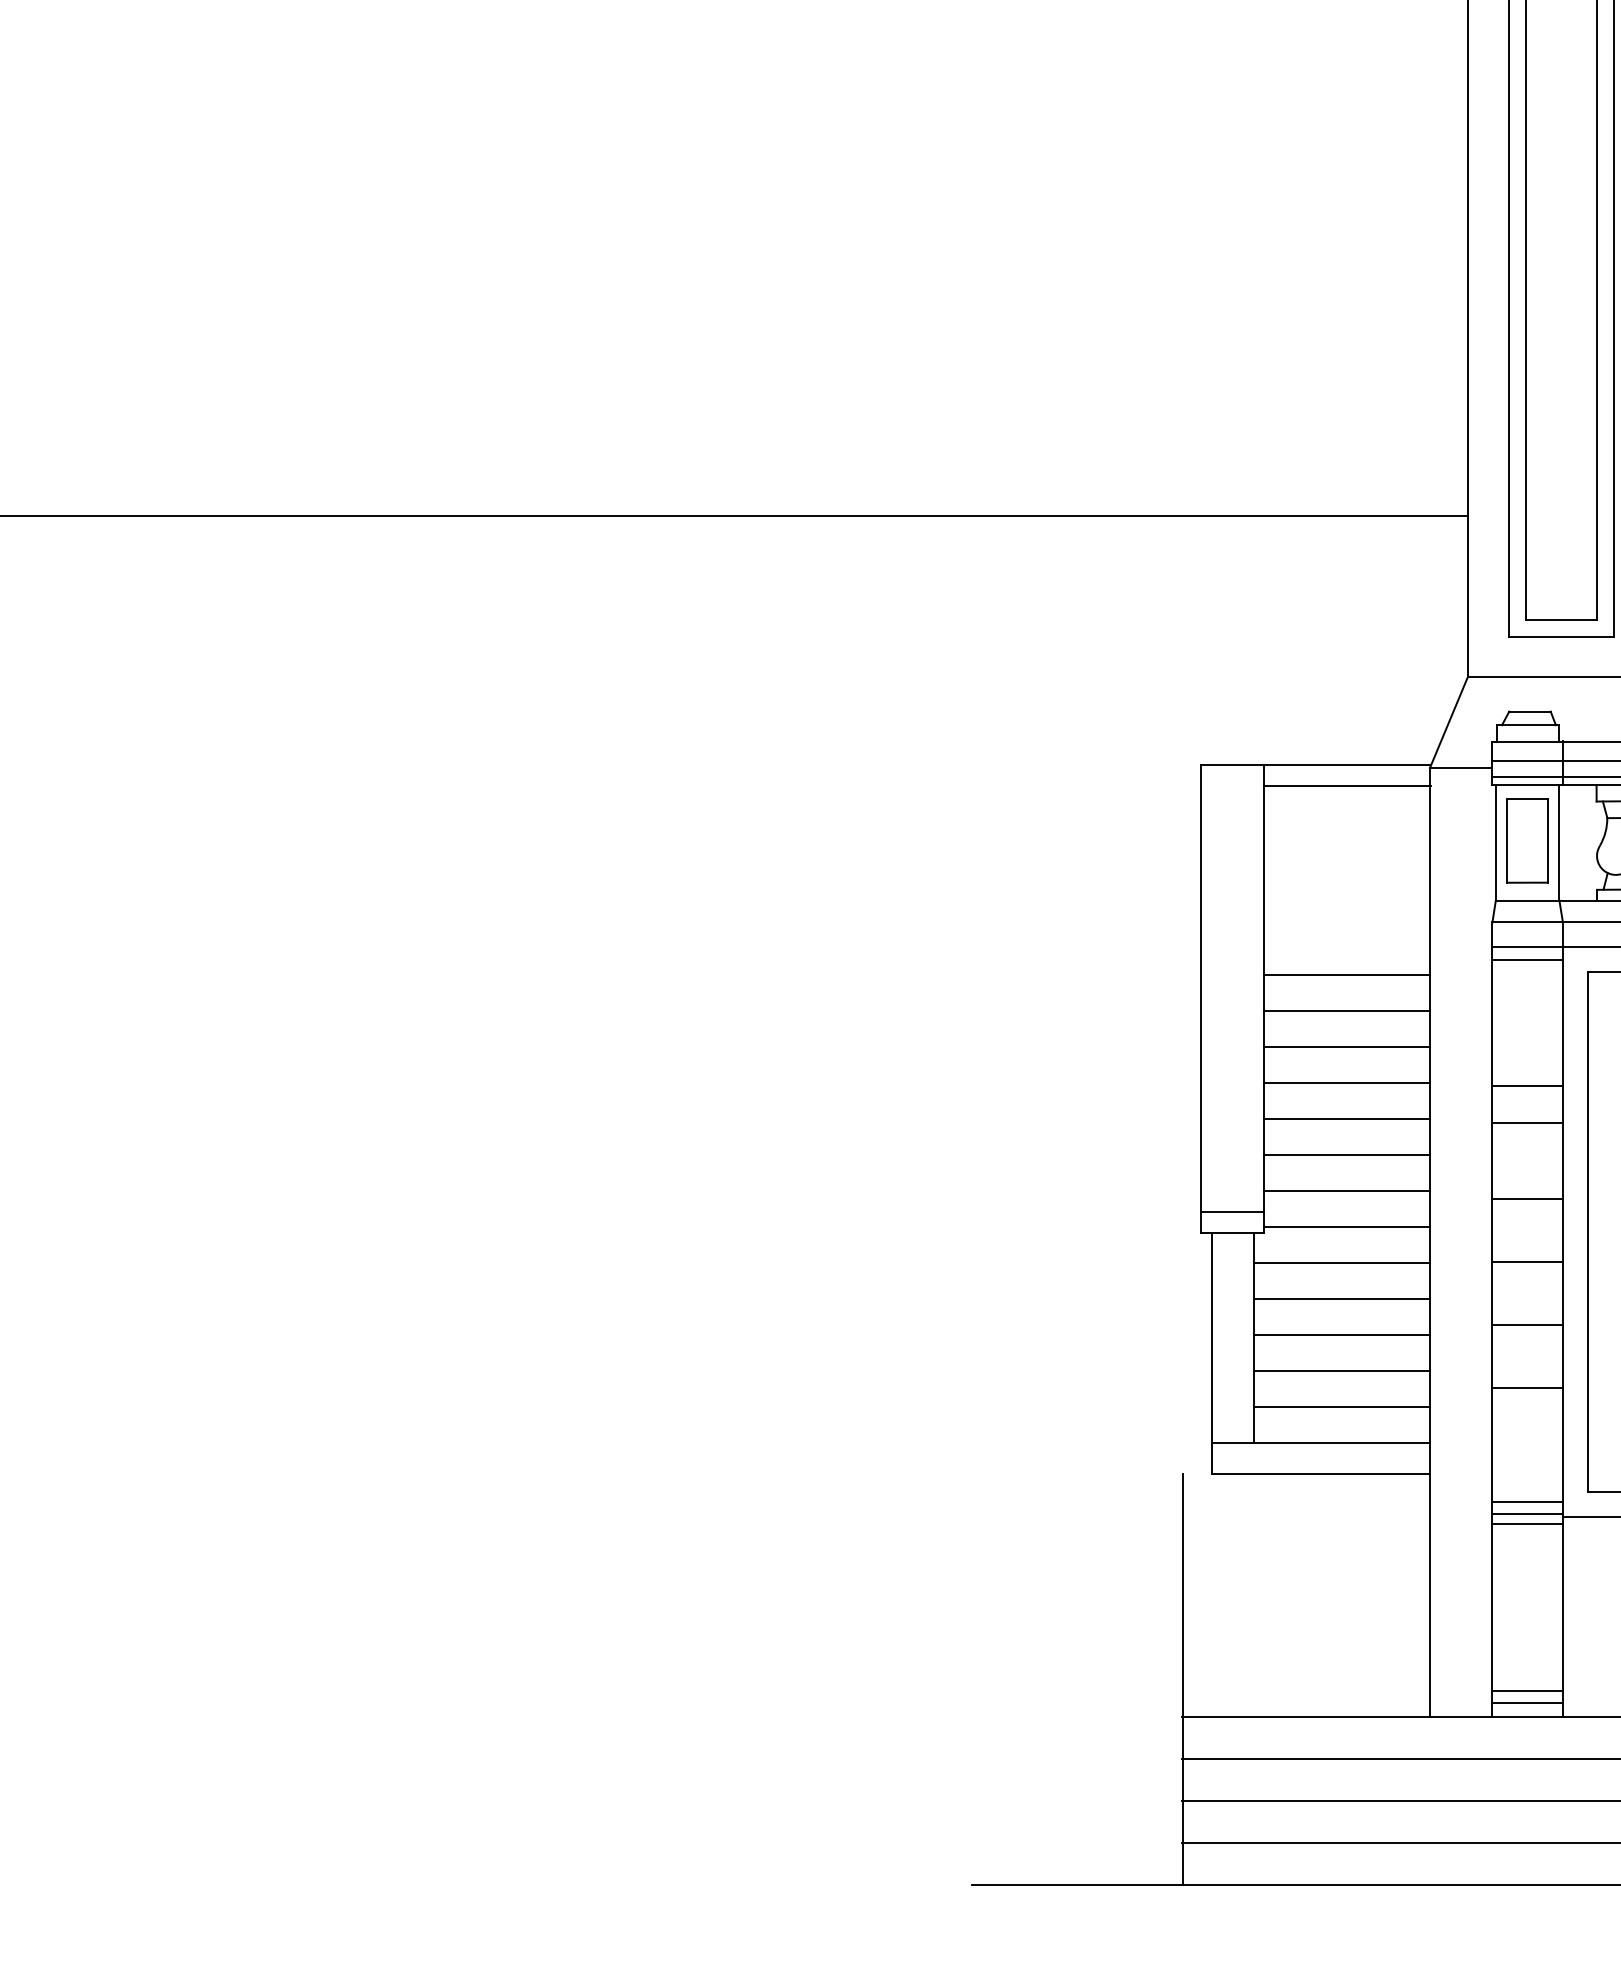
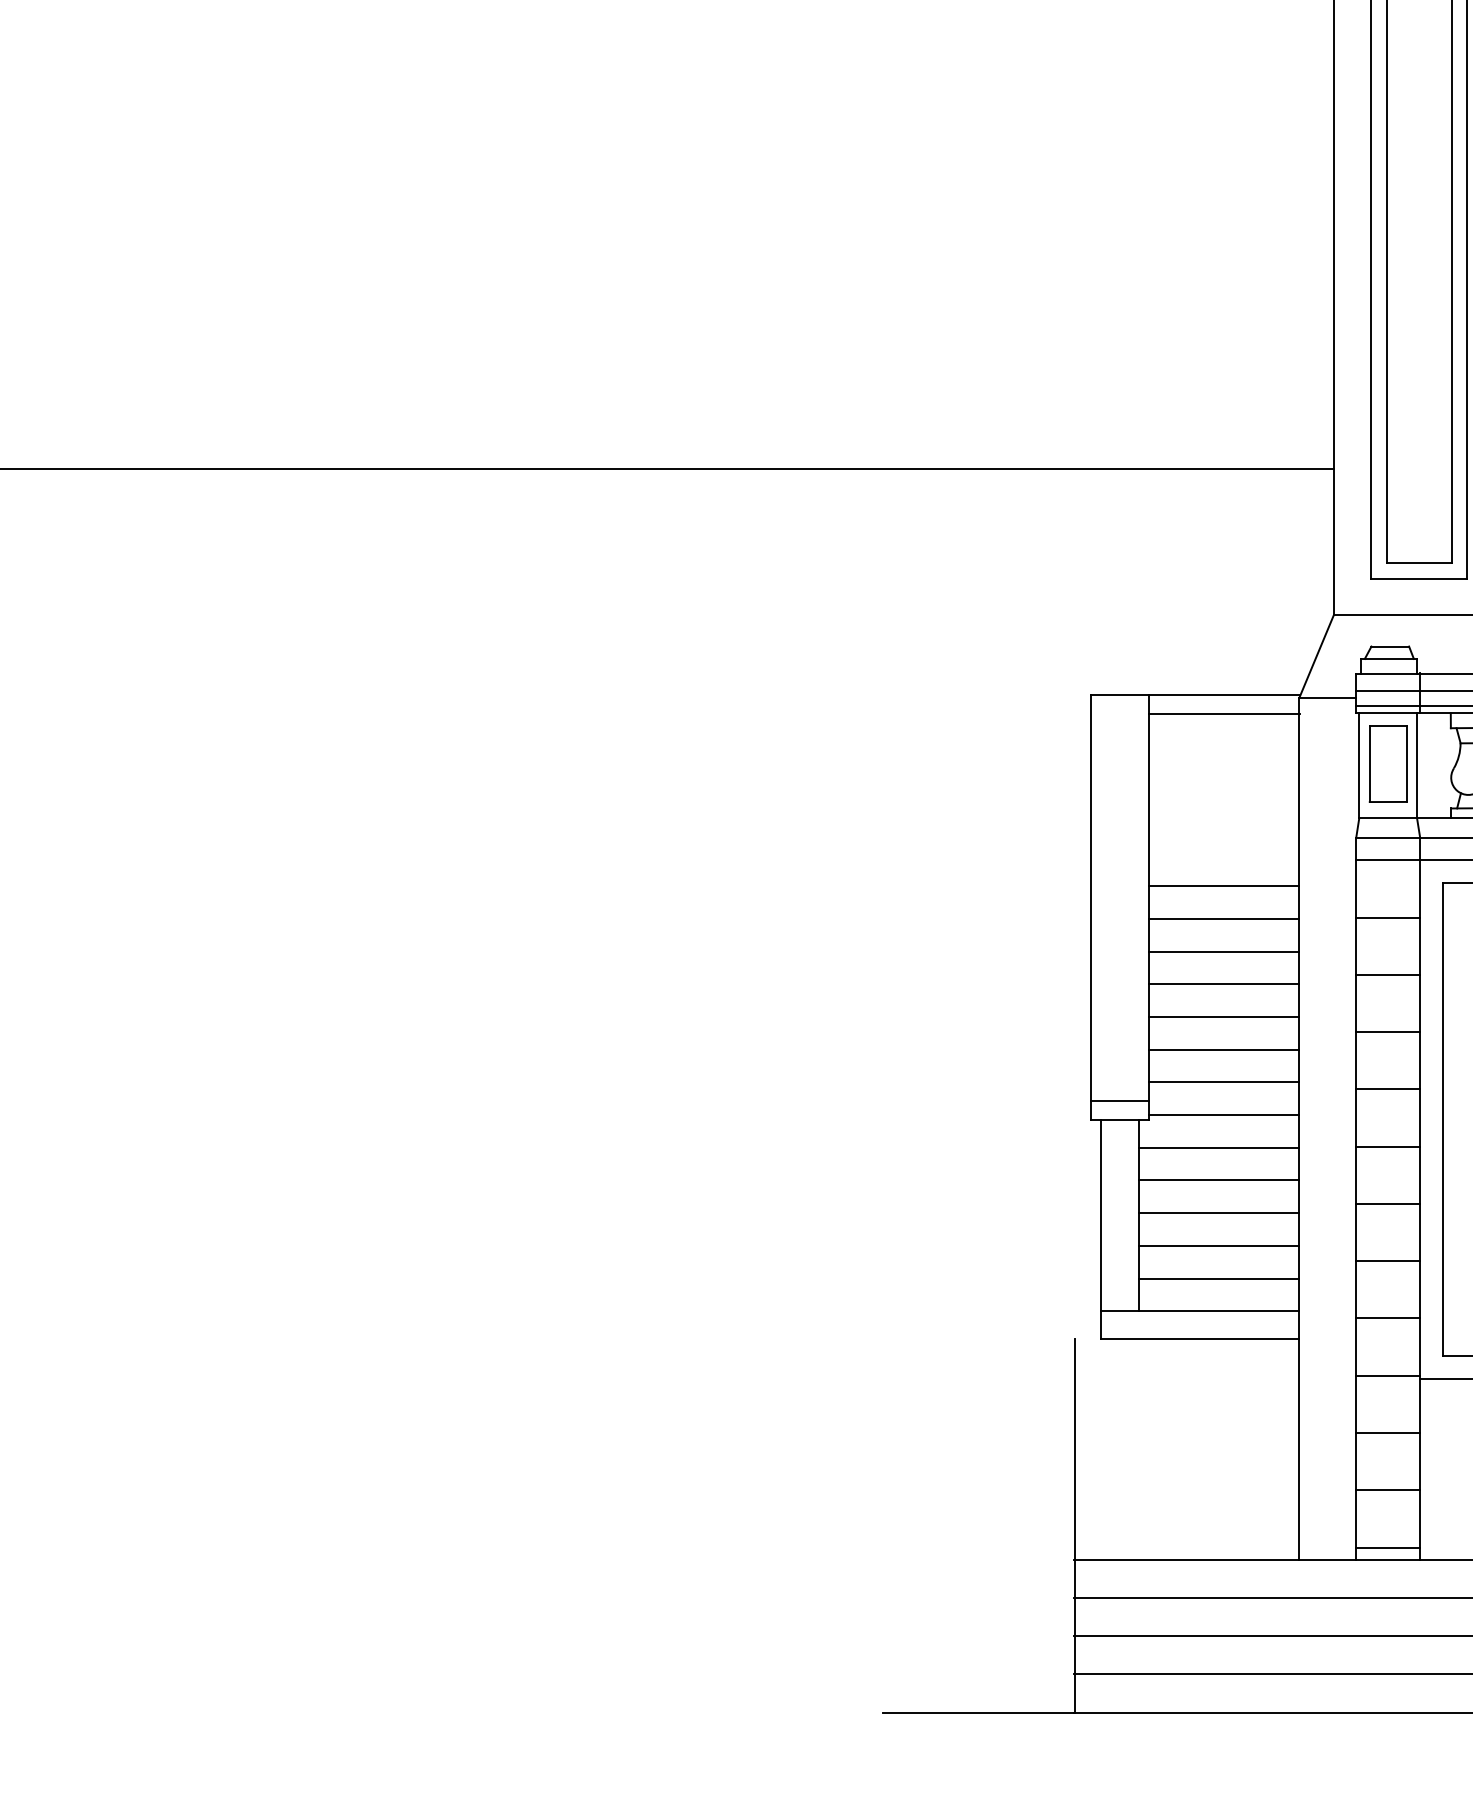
line: (1527, 959) -> (1388, 917), moved
line: (1527, 1085) -> (1388, 1031), moved
line: (1527, 1122) -> (1388, 974), moved
line: (1527, 1502) -> (1388, 1318), moved
line: (1527, 1524) -> (1388, 1433), moved
line: (1527, 1691) -> (1388, 1490), moved

